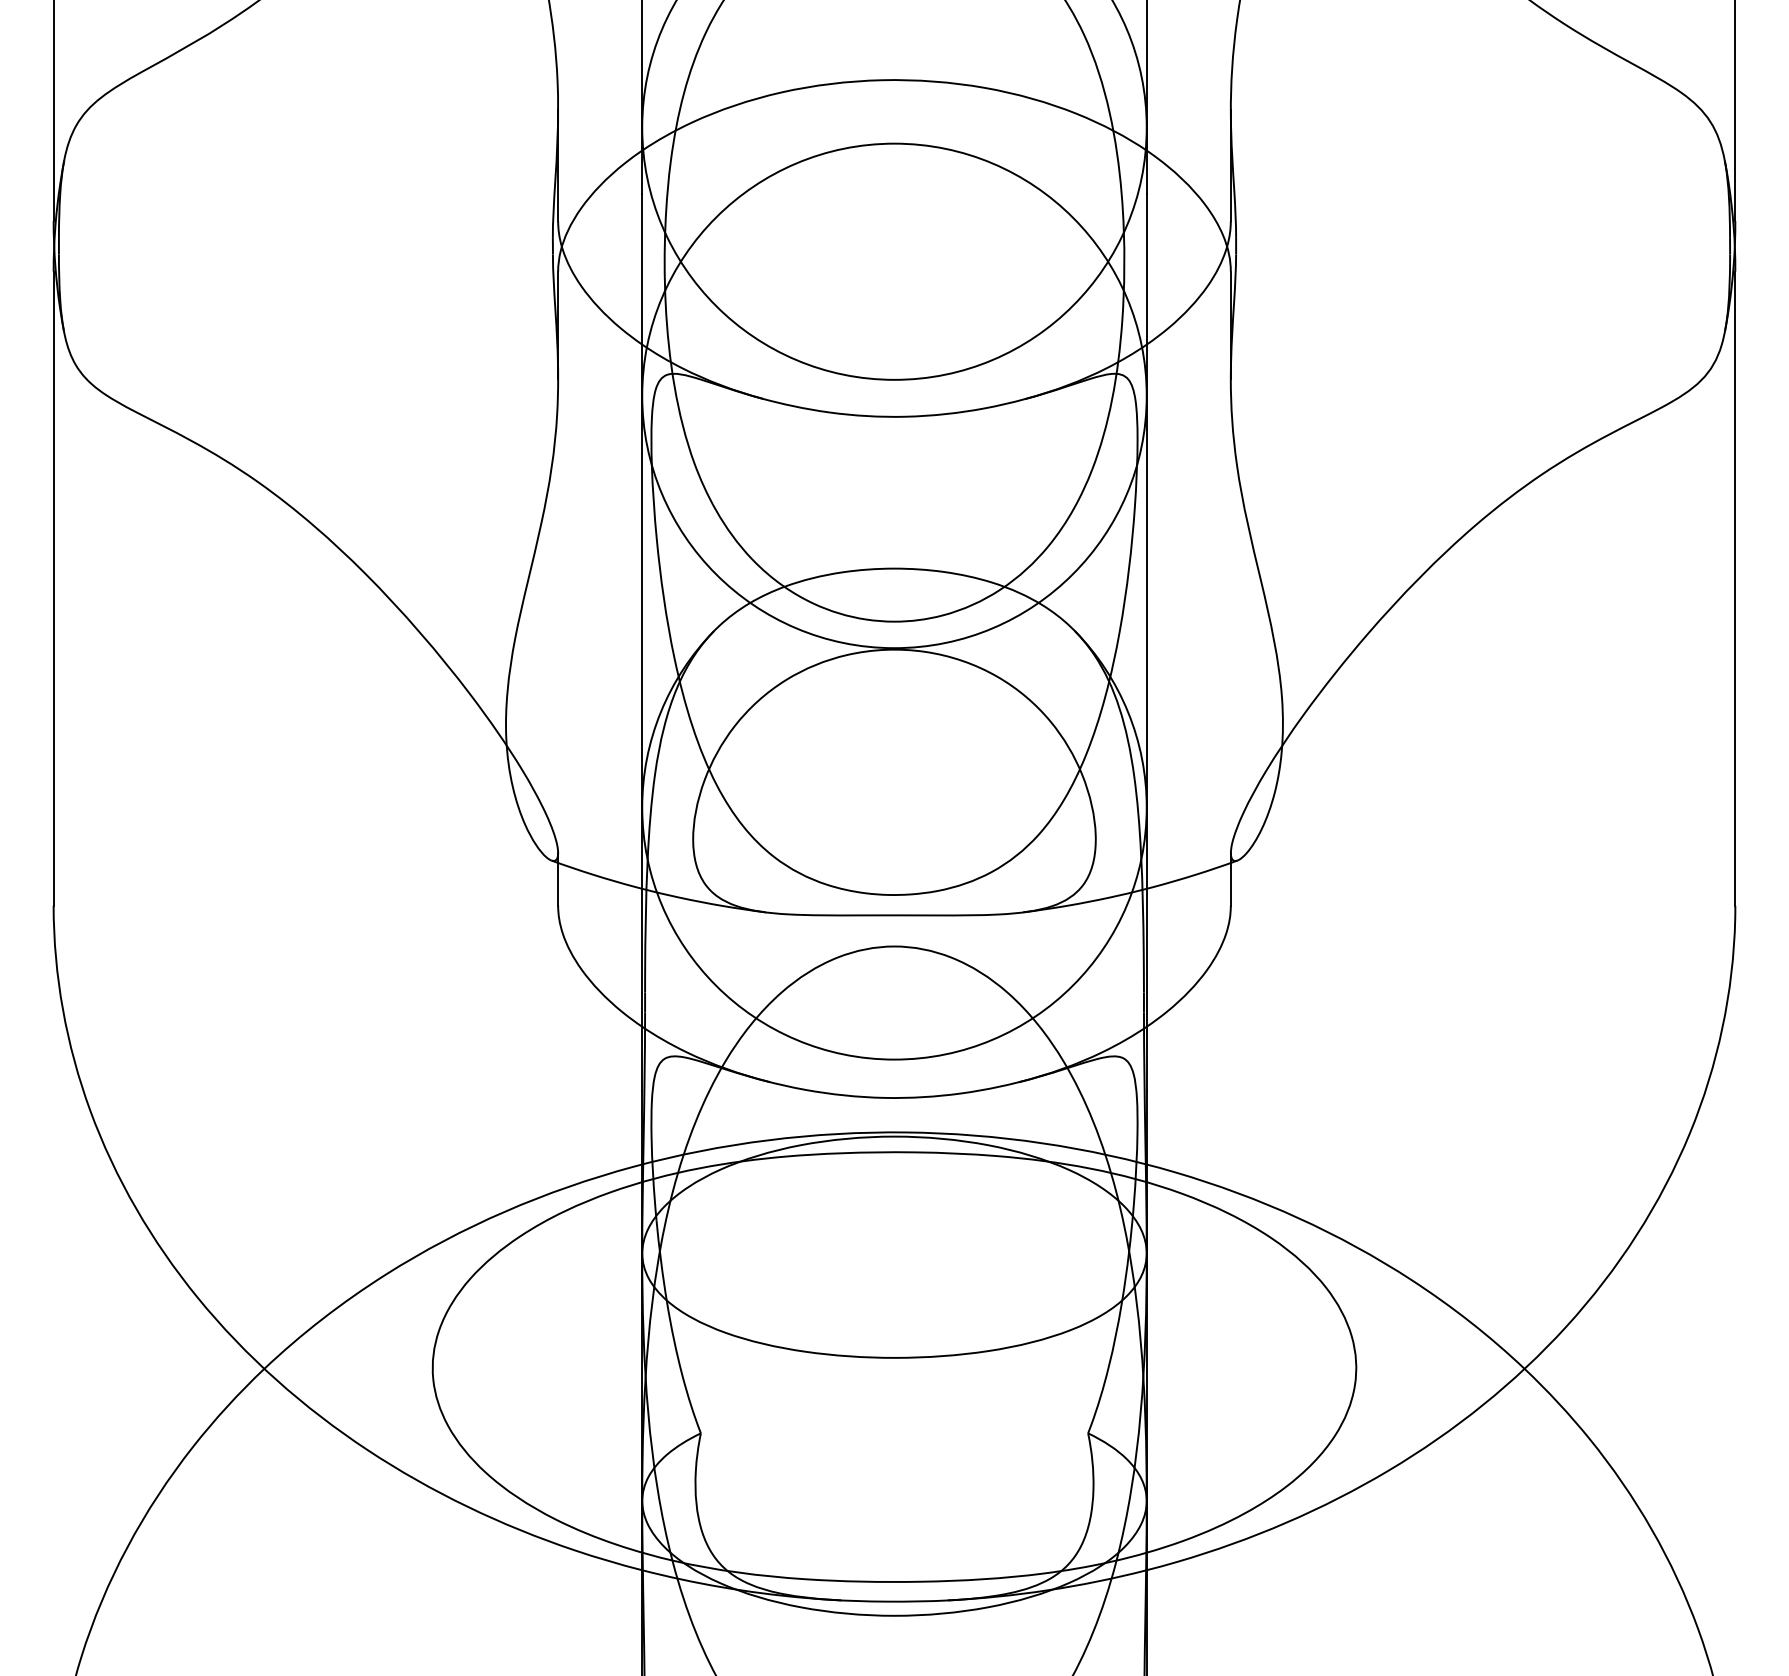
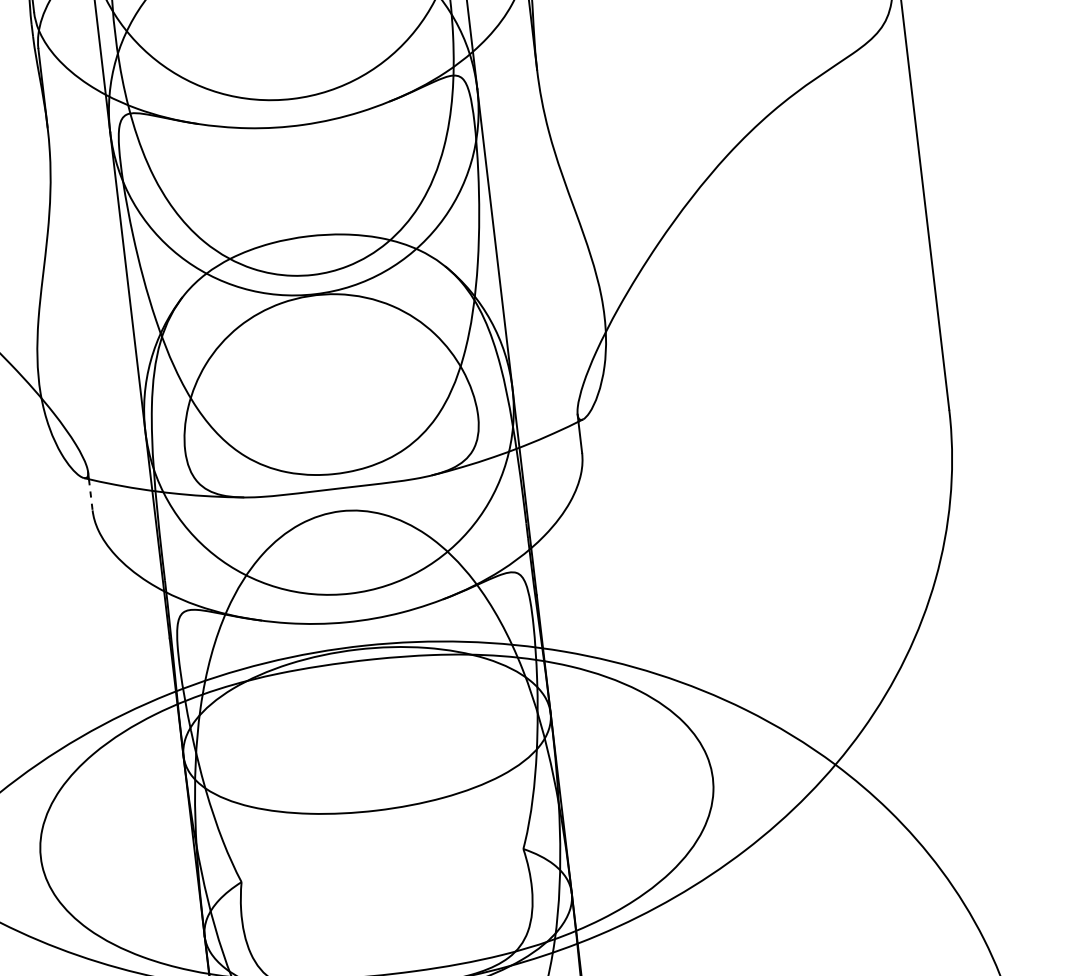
line: (558, 884) -> (91, 494), solid -> dashed

